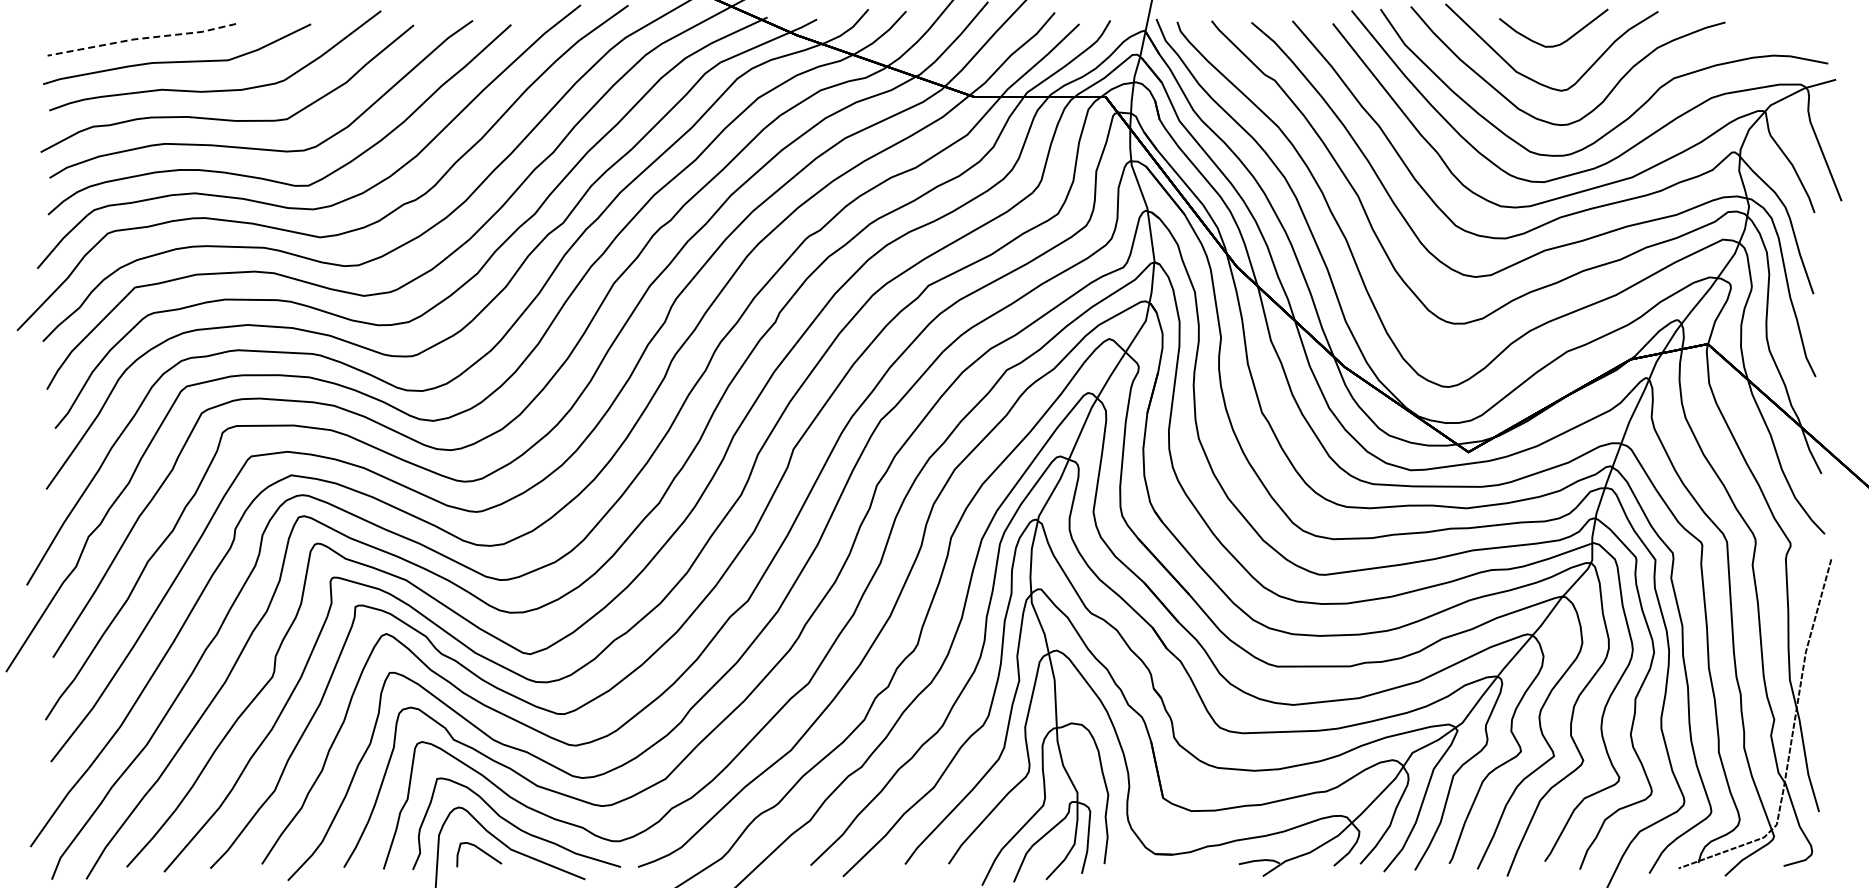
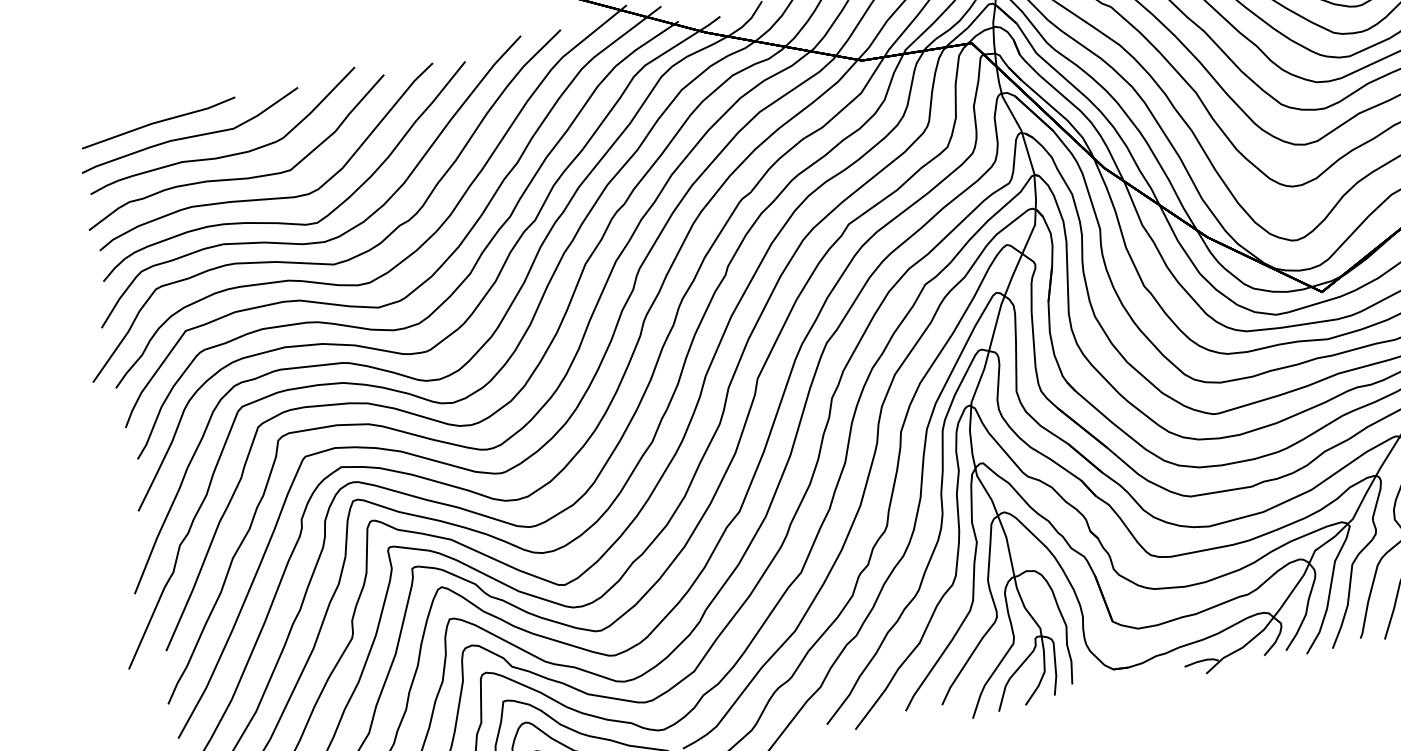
line: (141, 38) -> (158, 121), dashed -> solid

